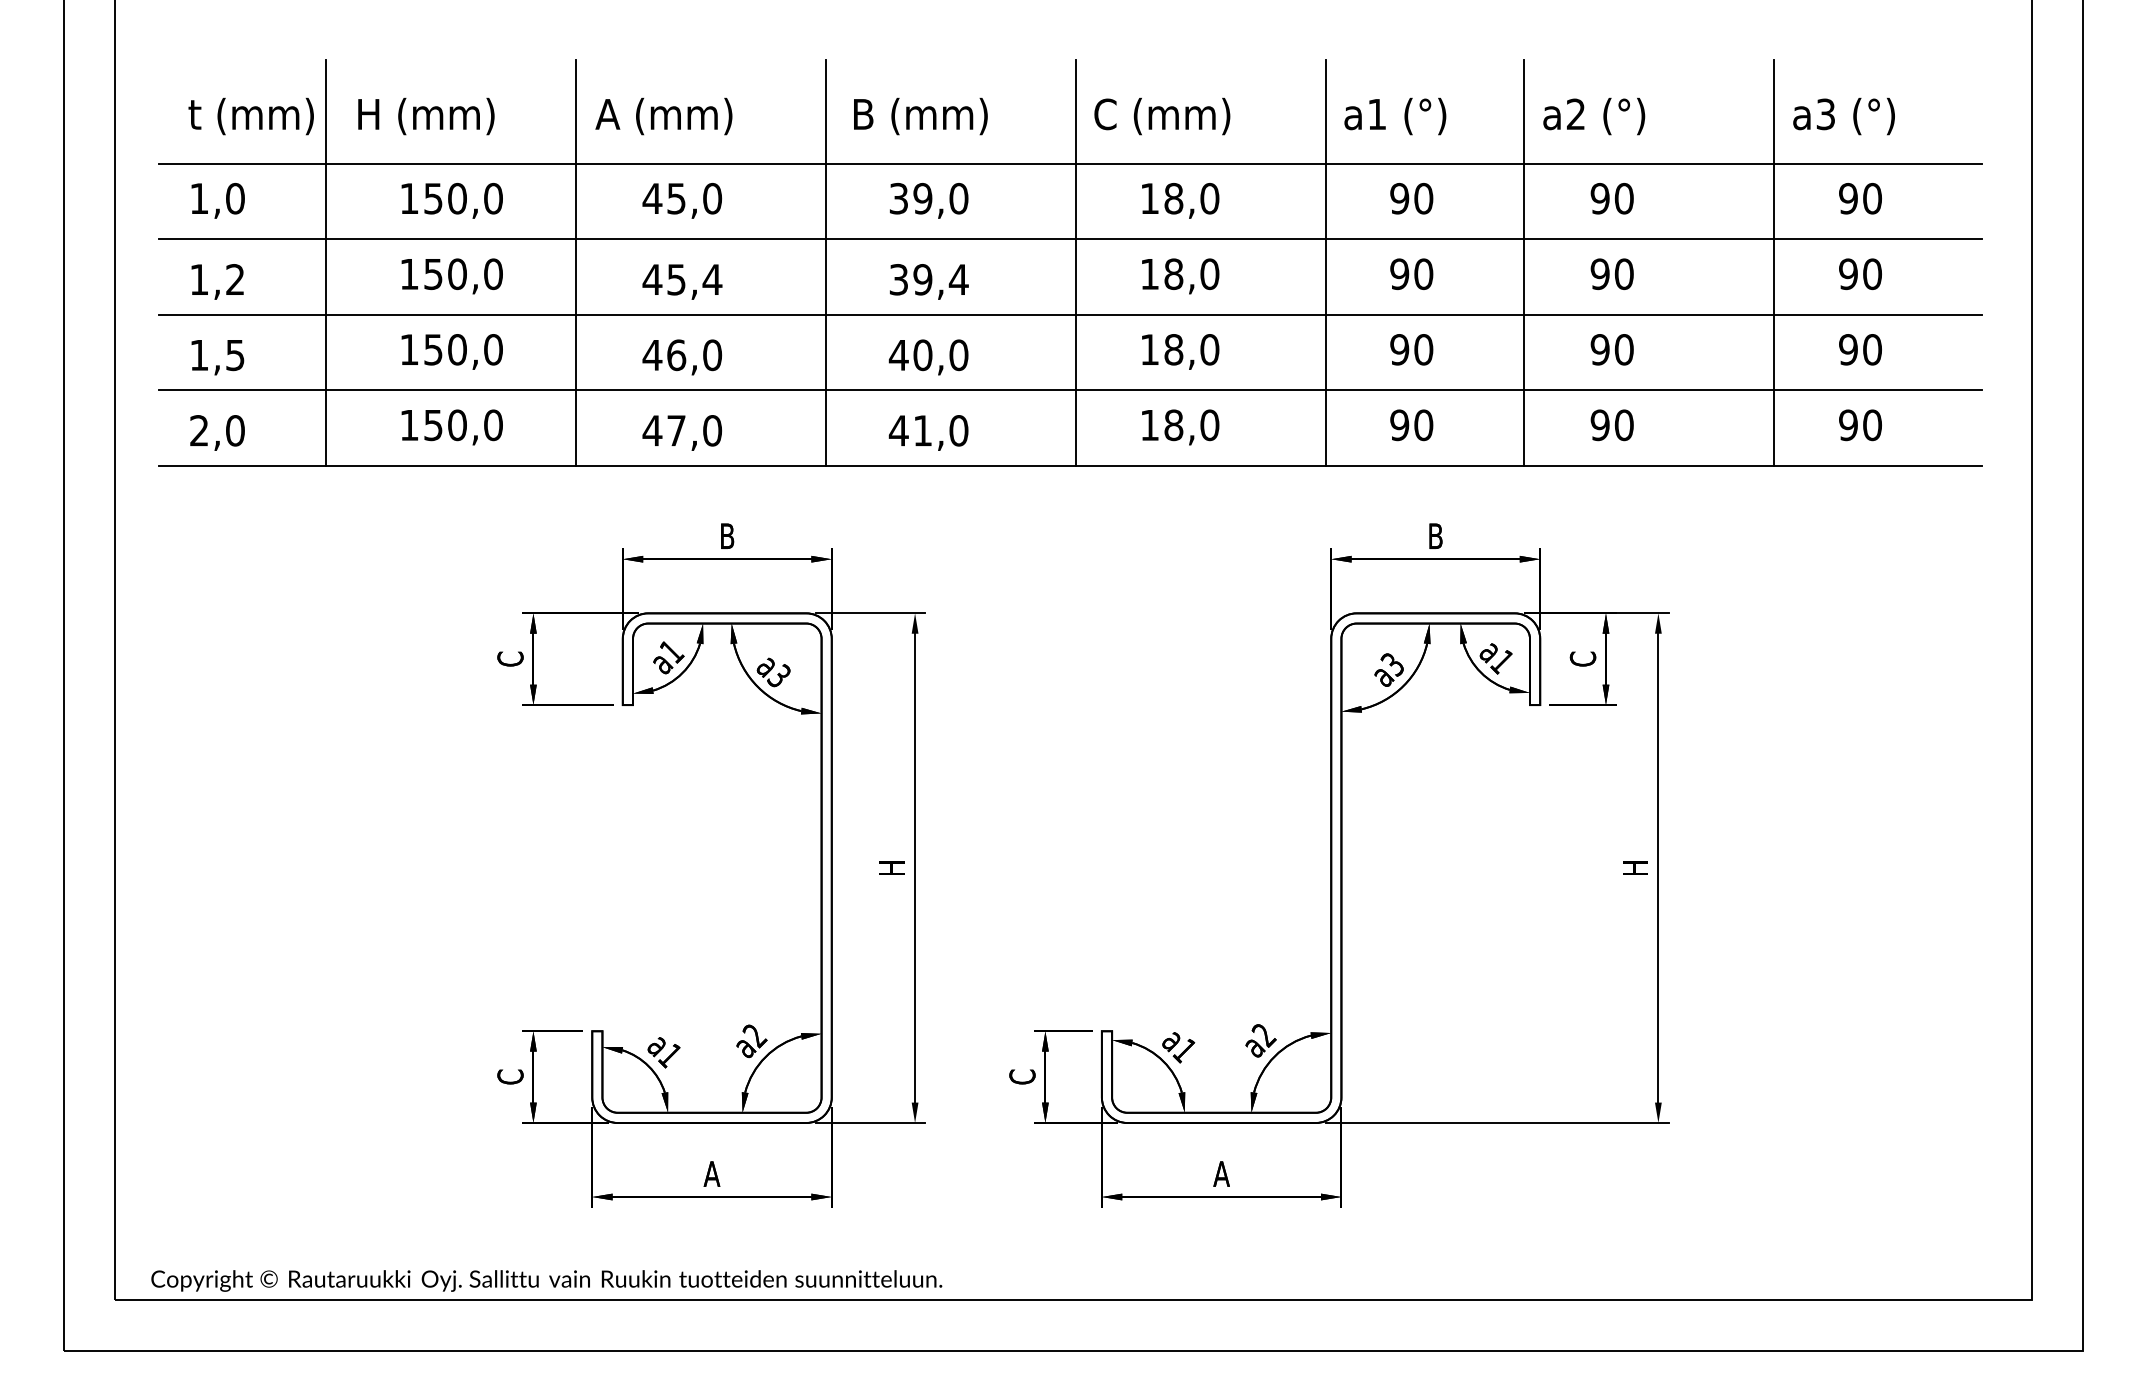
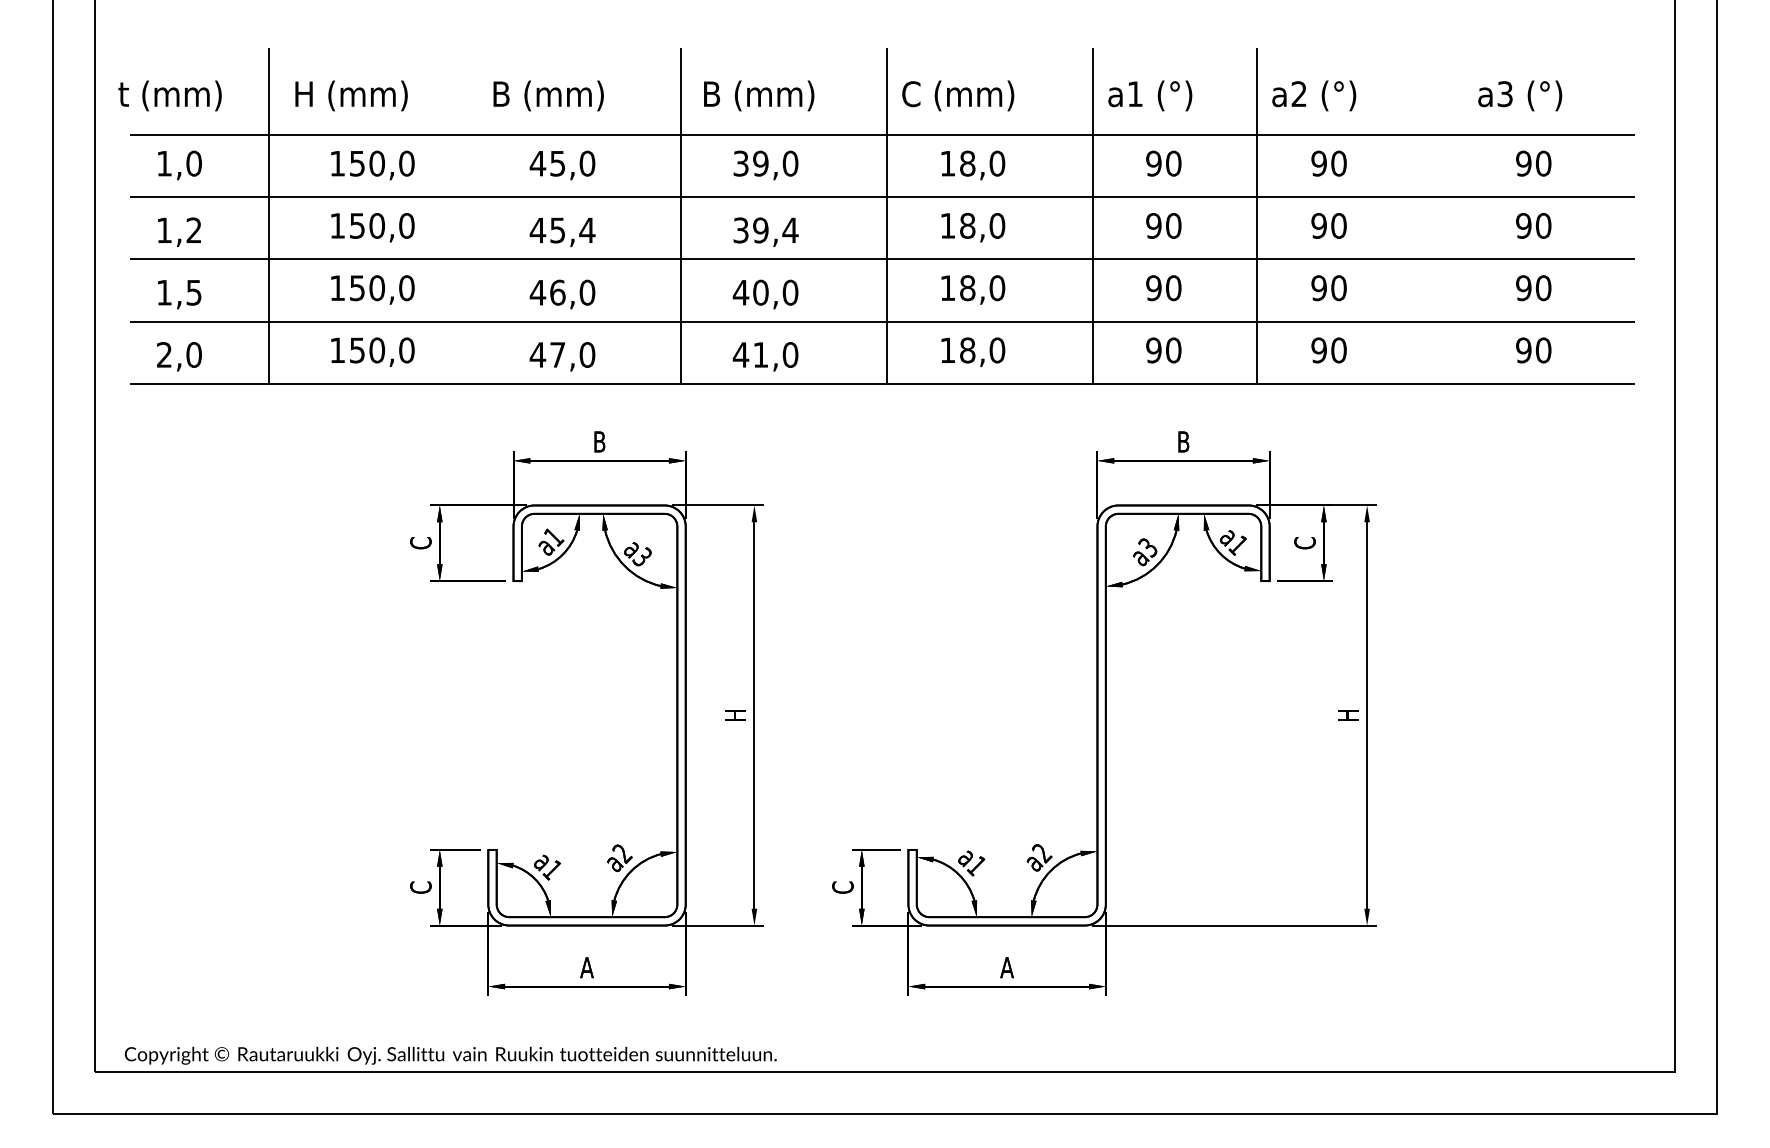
text: (607, 114) -> (500, 94), A (mm) -> B (mm)
text: (250, 116) -> (169, 95), moved
line: (575, 262) -> (474, 216), removed
line: (1774, 262) -> (1462, 216), removed

